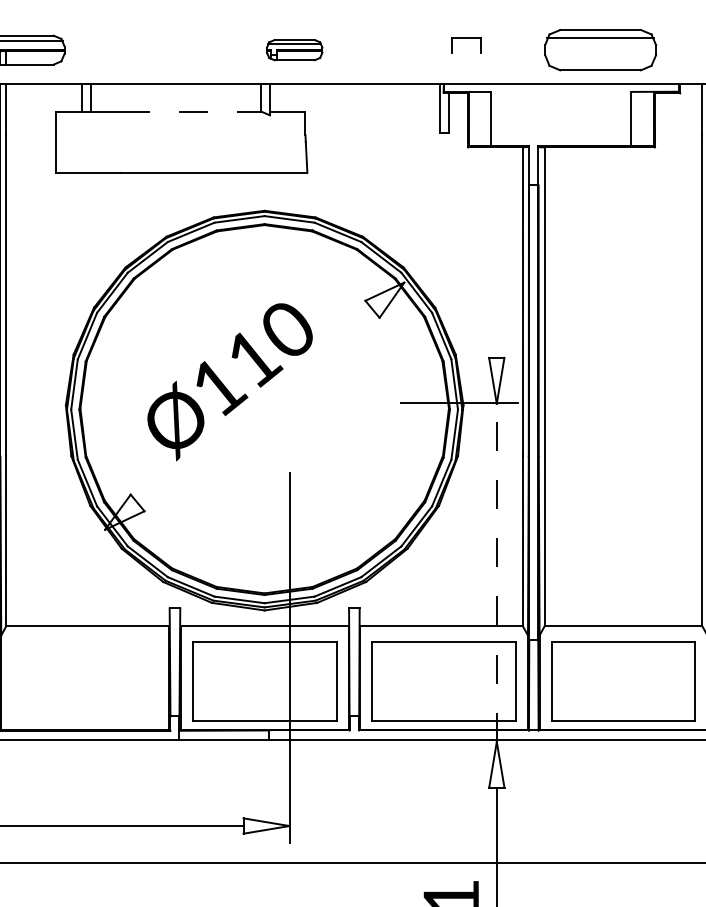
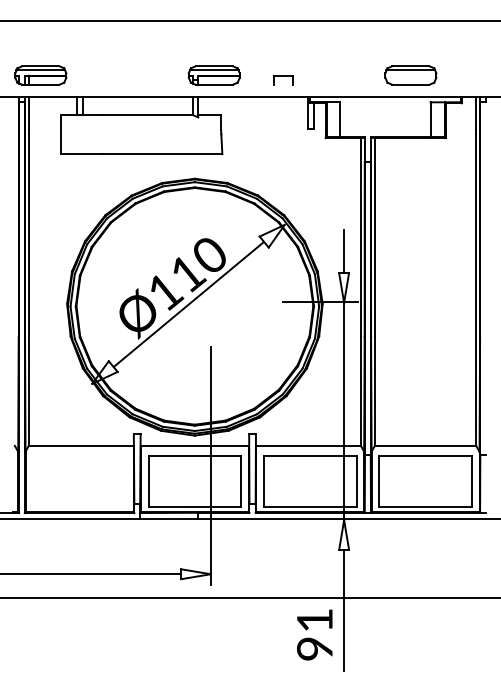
part: (466, 45) -> (283, 80), moved
part: (293, 50) -> (213, 75), size x1.43
part: (600, 50) -> (410, 75), size x0.71
line: (190, 110) -> (147, 114), dashed -> solid
line: (497, 323) -> (344, 251), added
line: (254, 406) -> (188, 304), added
line: (497, 572) -> (344, 411), dashed -> solid

